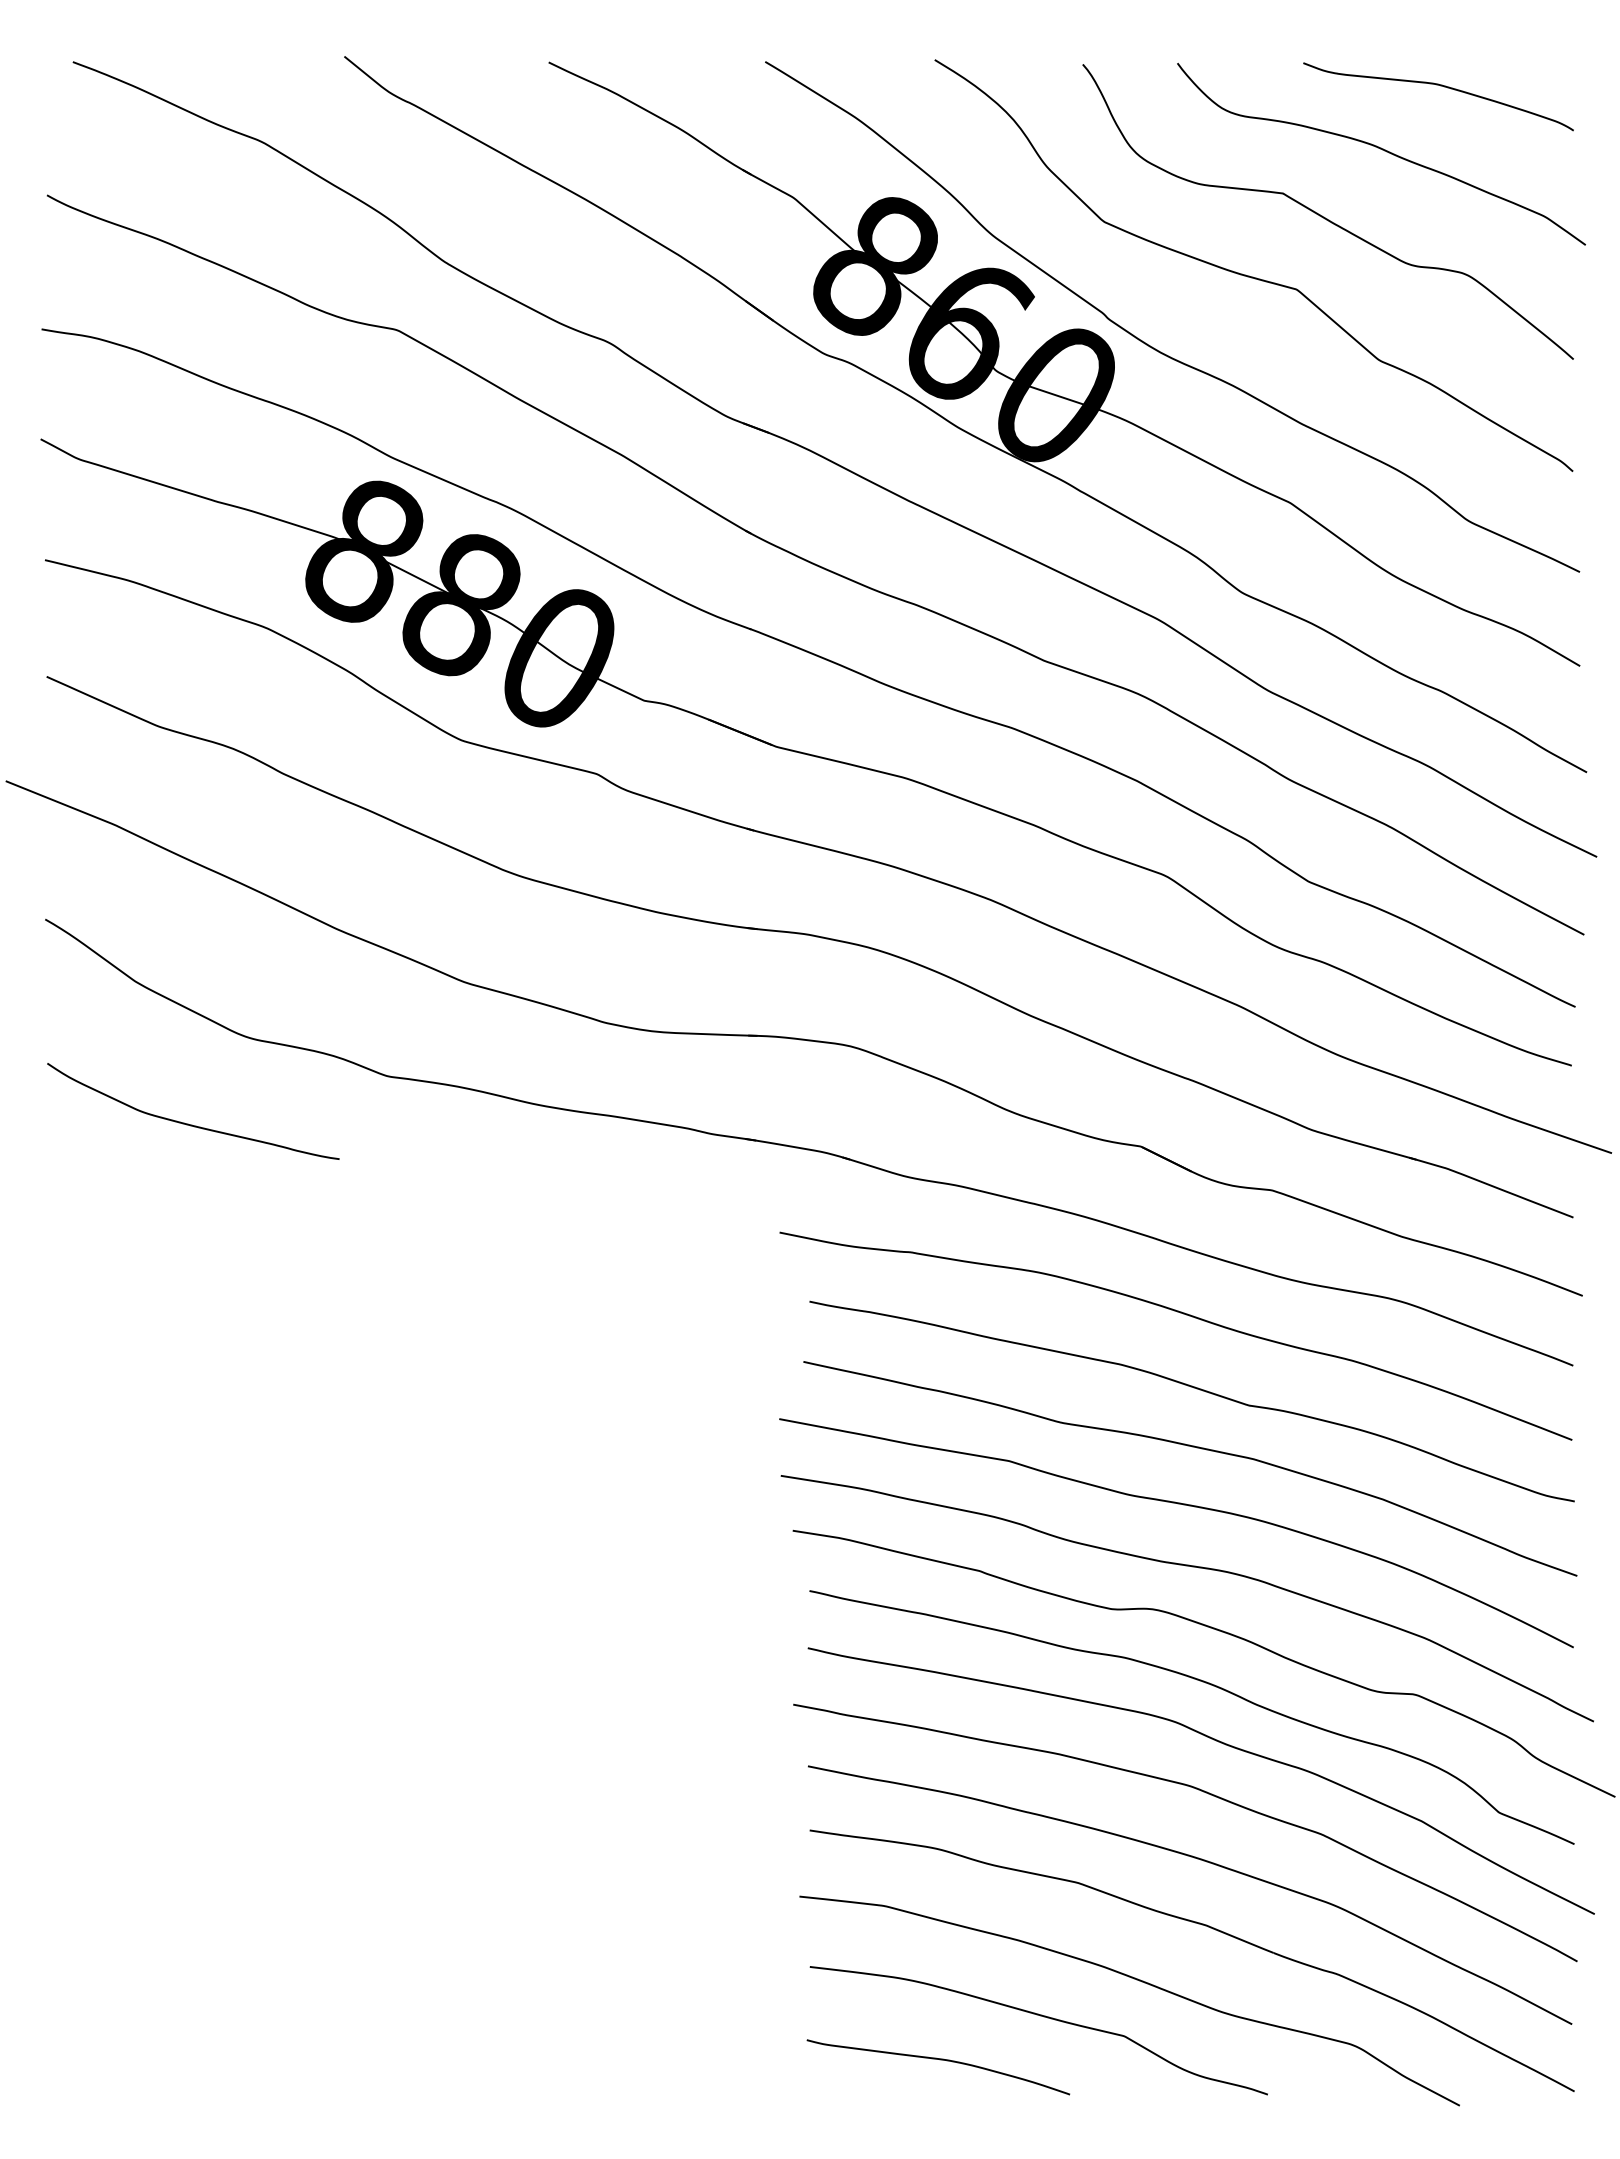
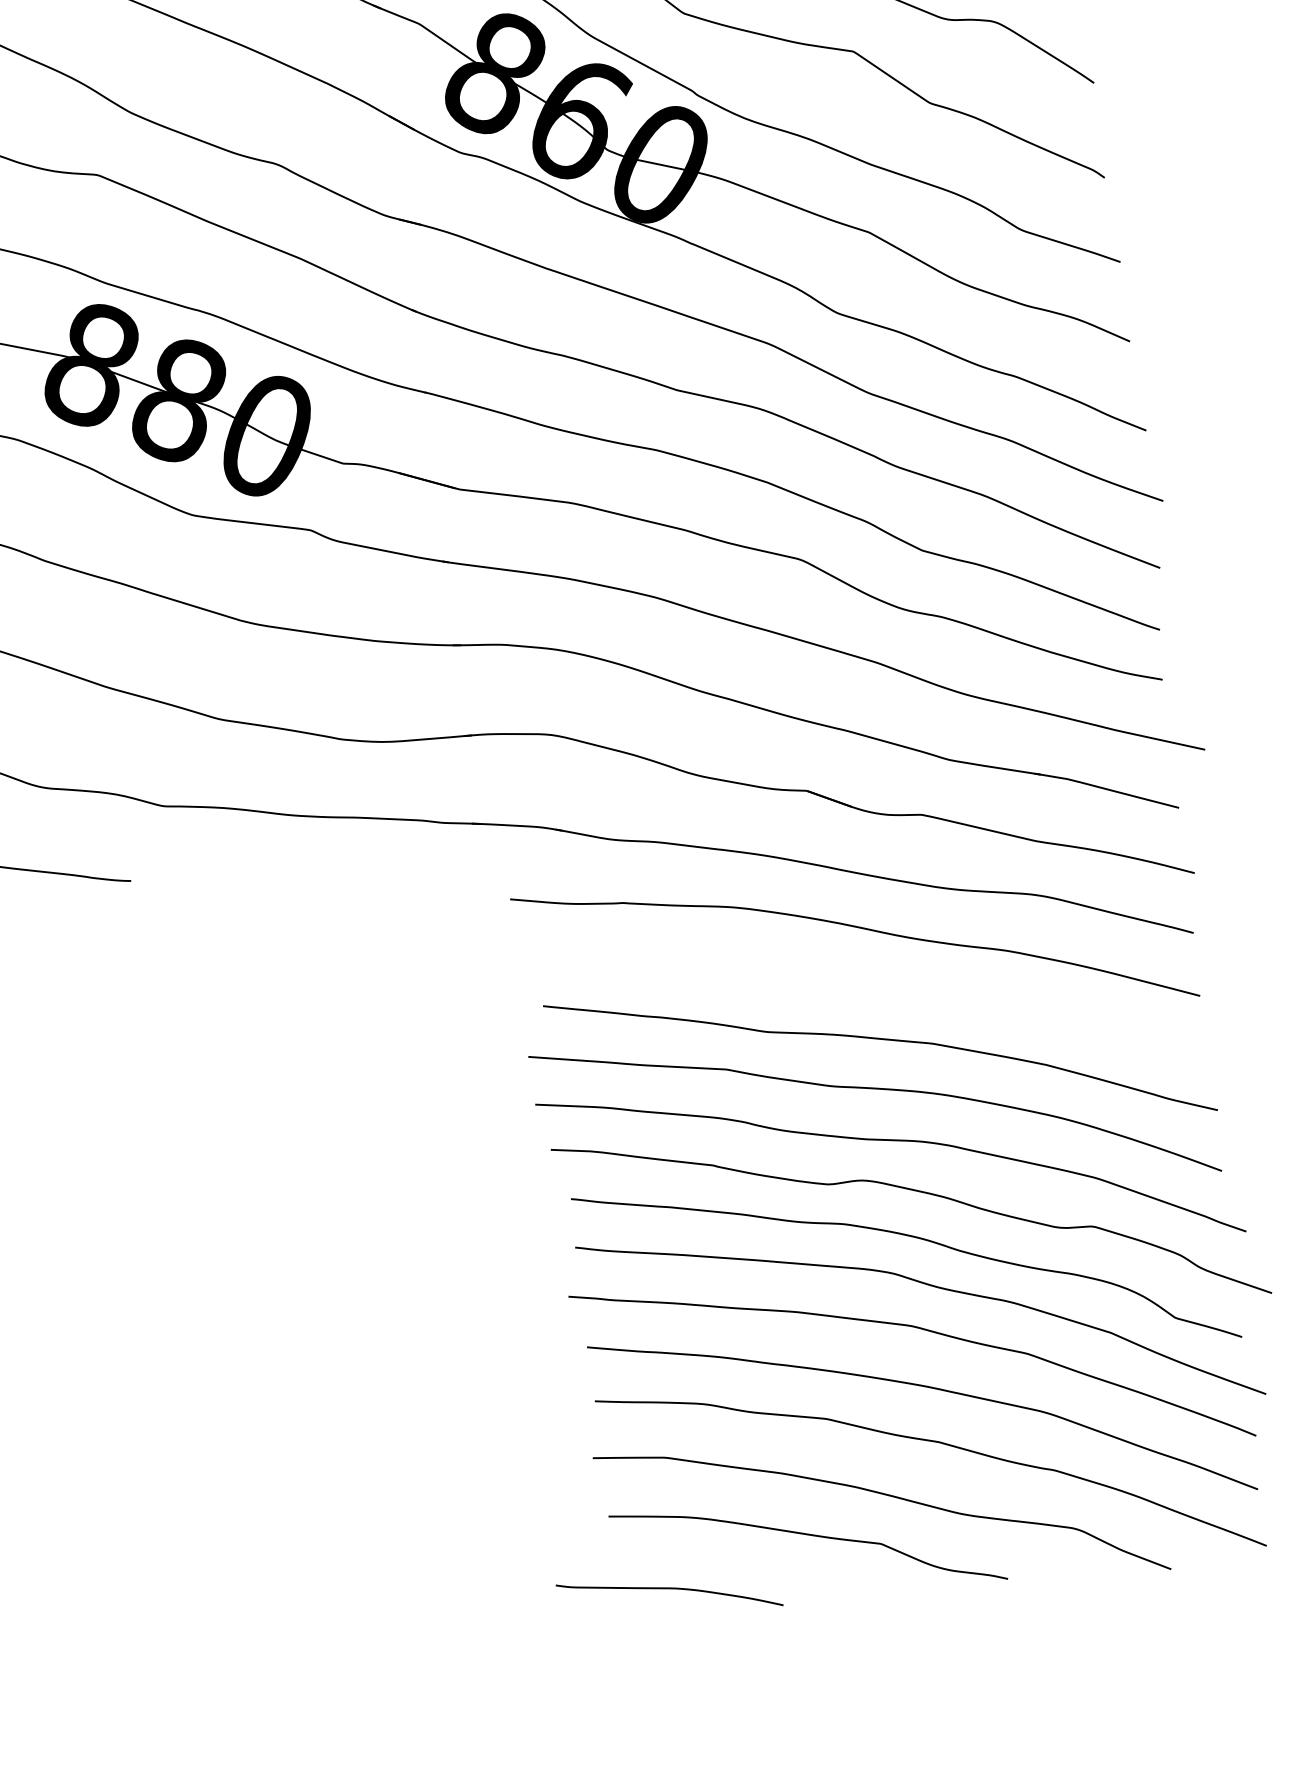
curve: (1196, 1389) -> (877, 990), removed
curve: (939, 2060) -> (669, 1589), moved

